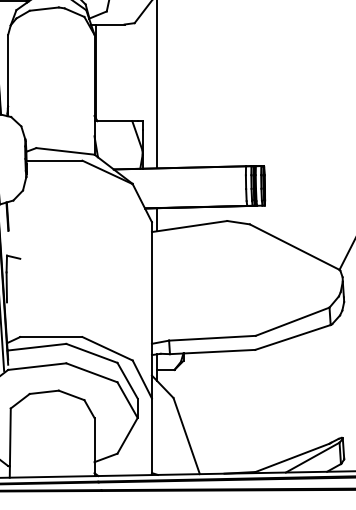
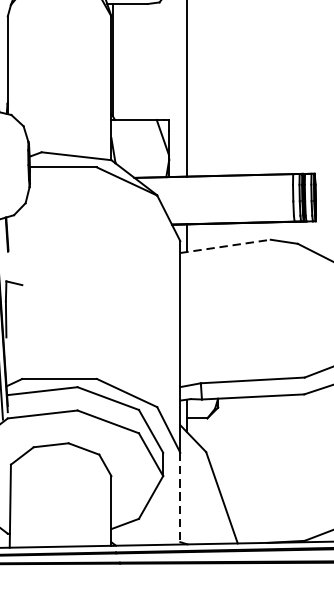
line: (190, 226) -> (226, 246), solid -> dashed
line: (151, 437) -> (179, 499), solid -> dashed

